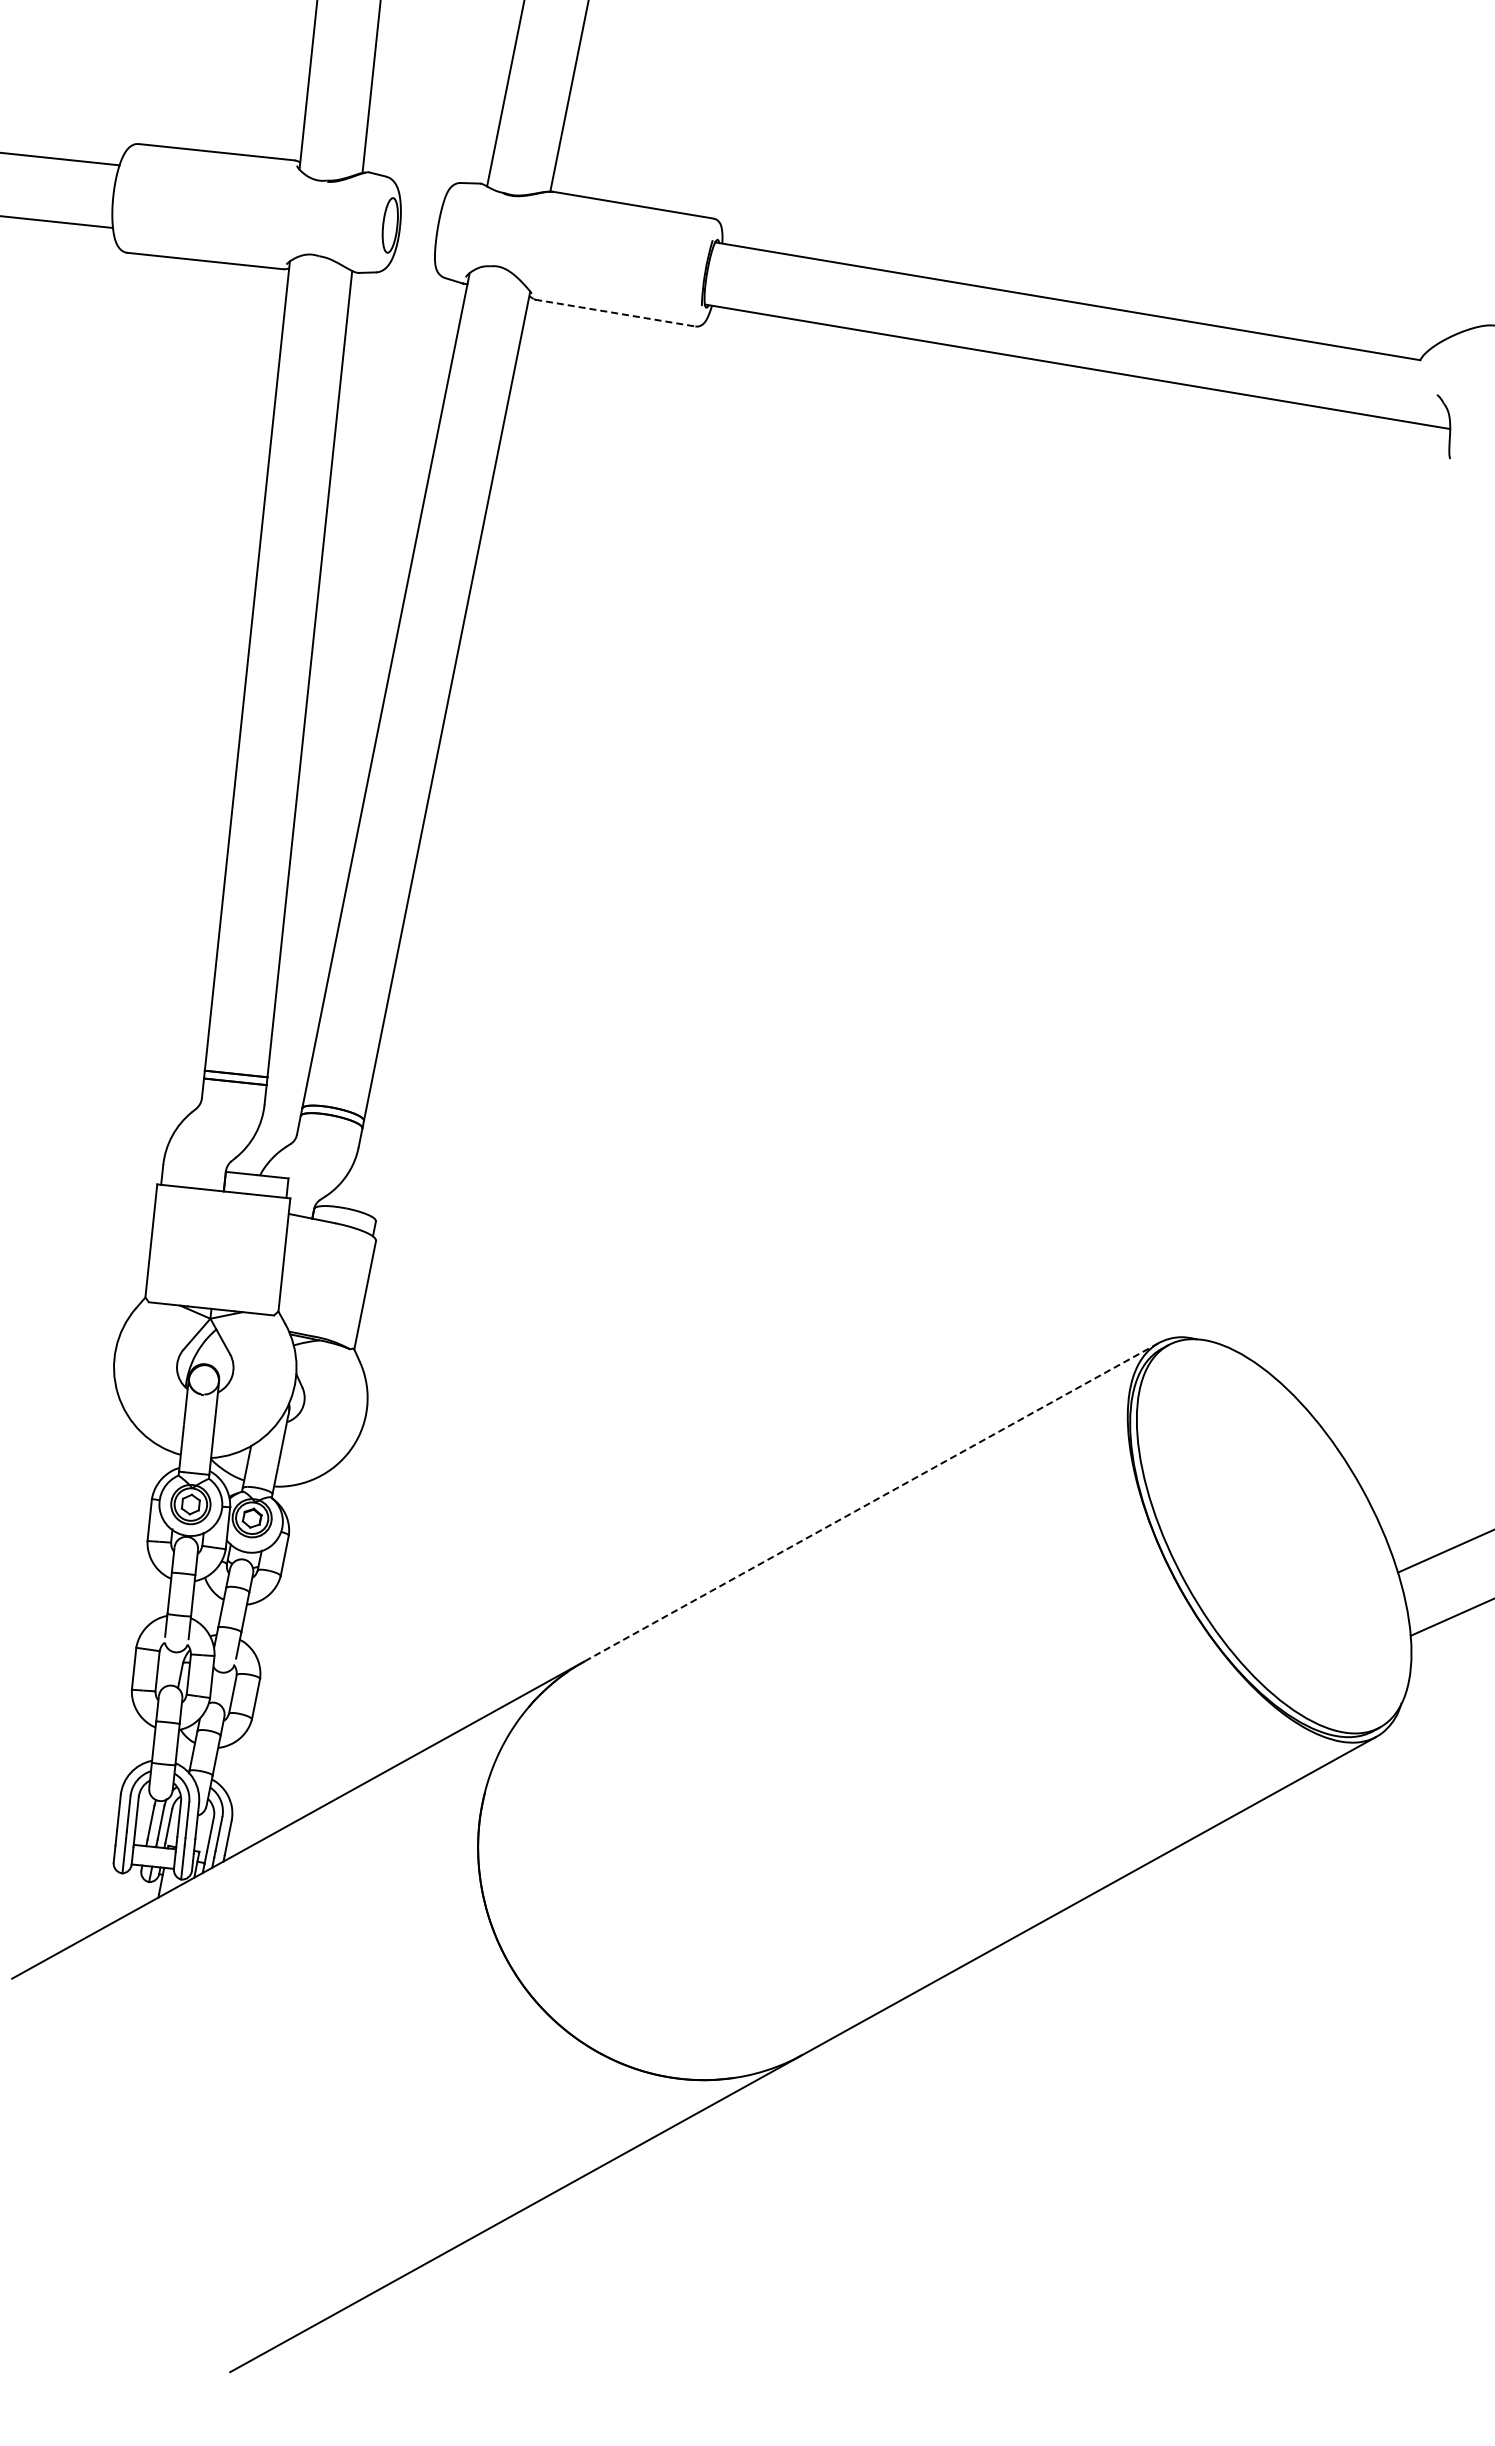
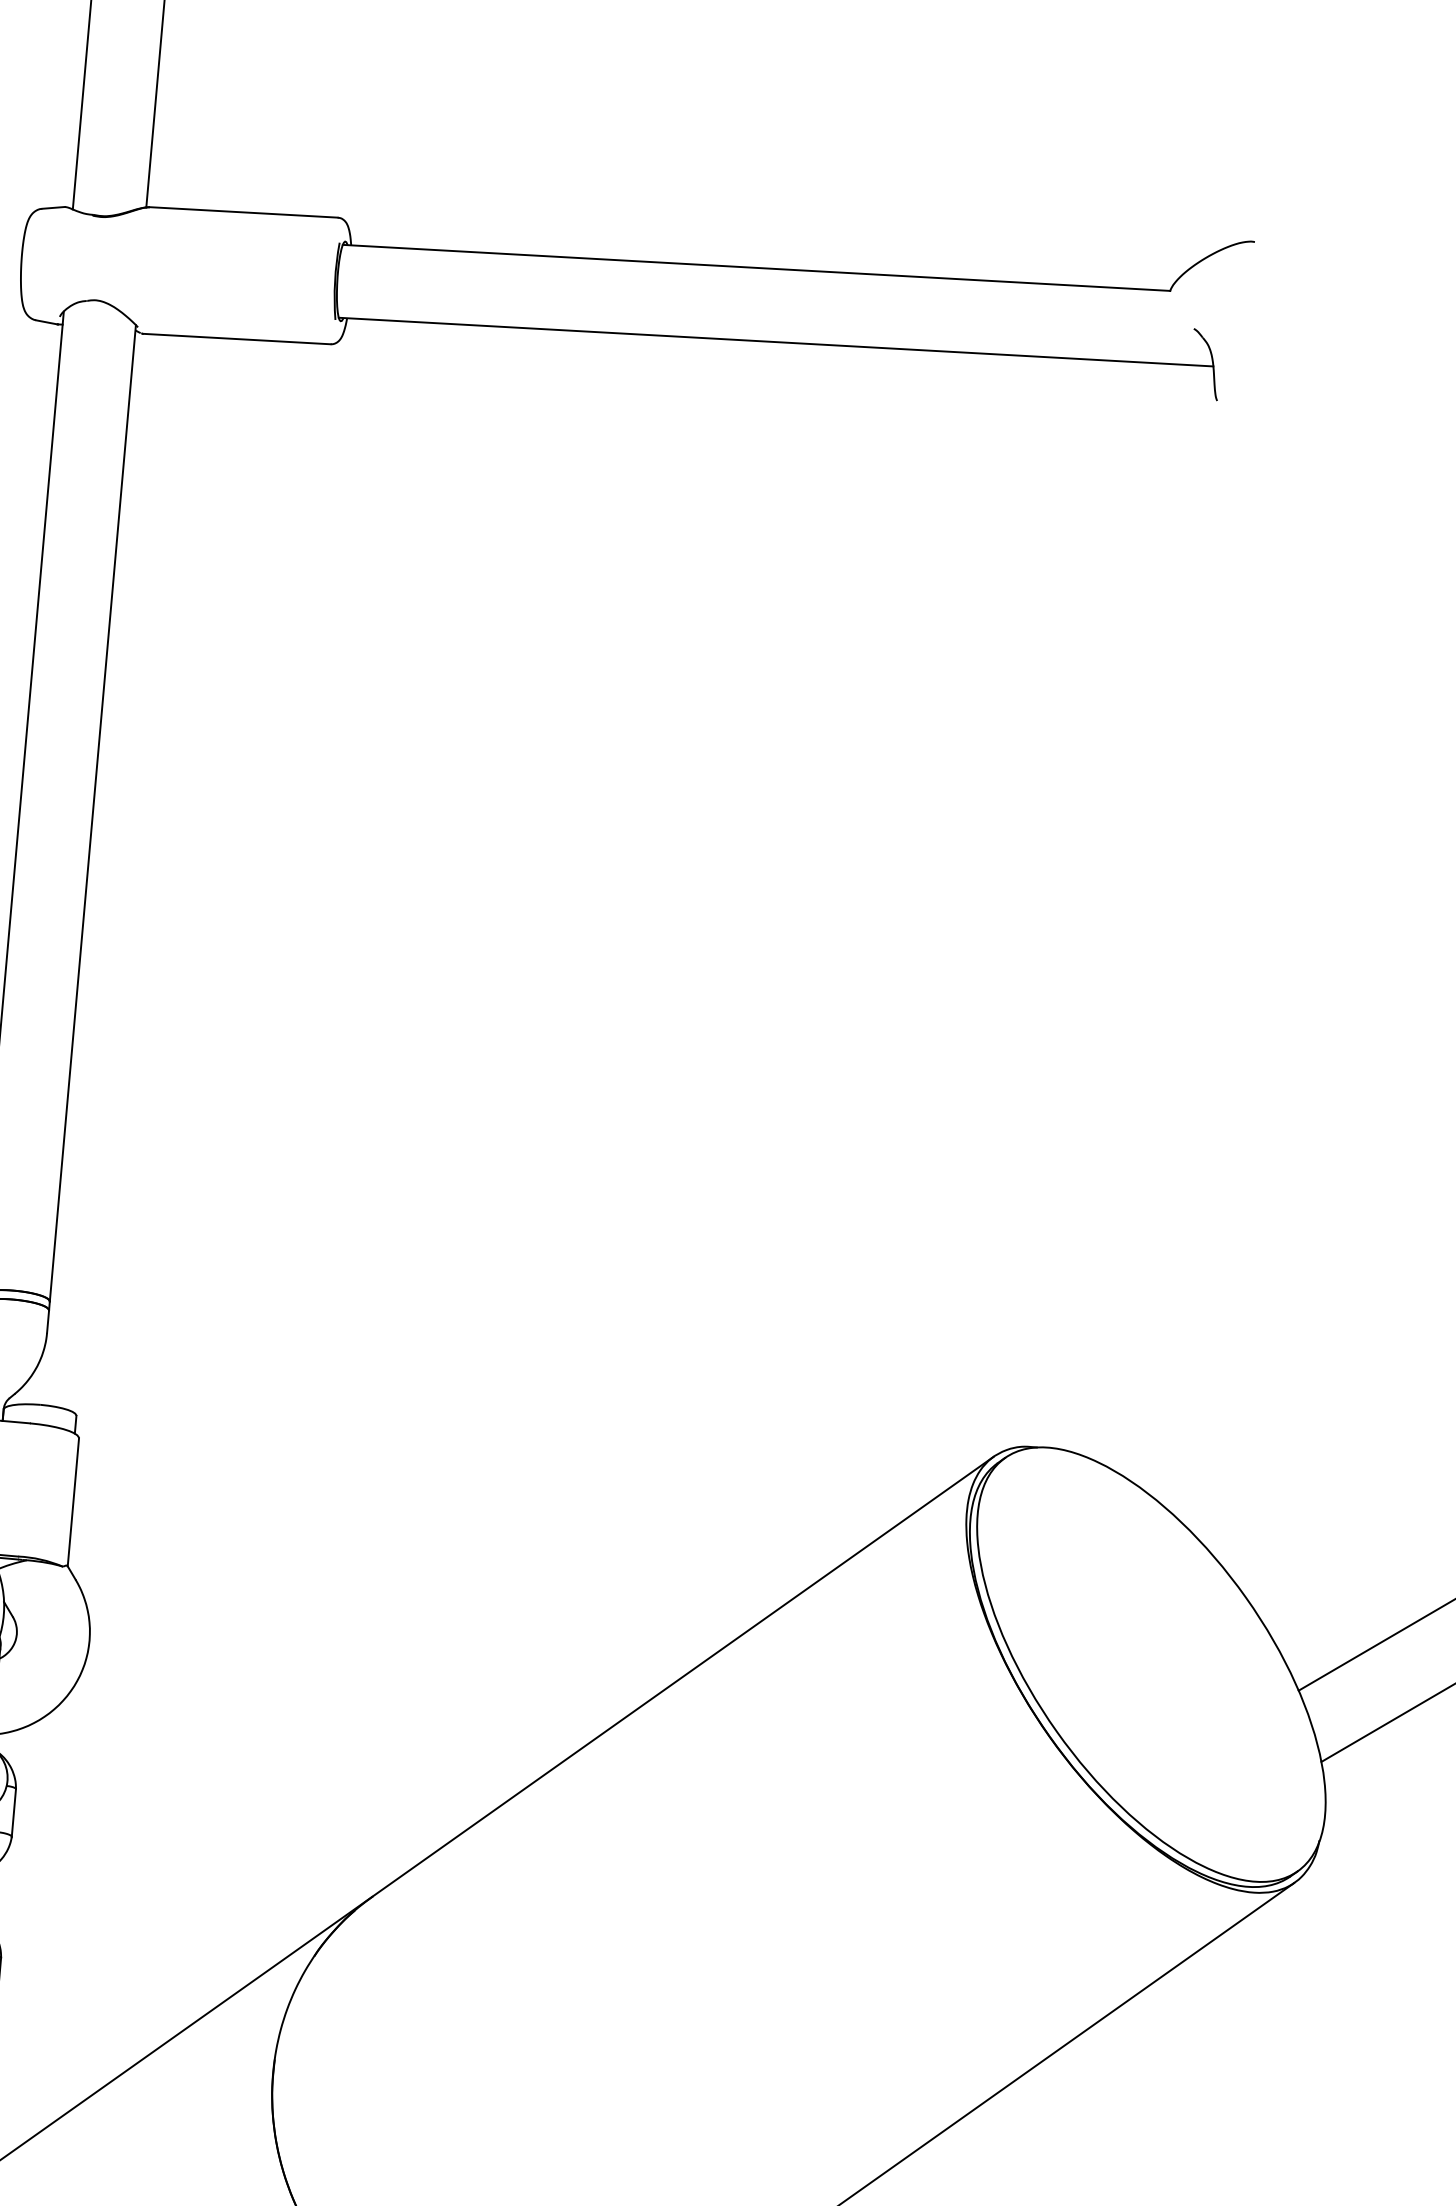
line: (615, 313) -> (236, 339), dashed -> solid
line: (871, 1502) -> (683, 1676), dashed -> solid

